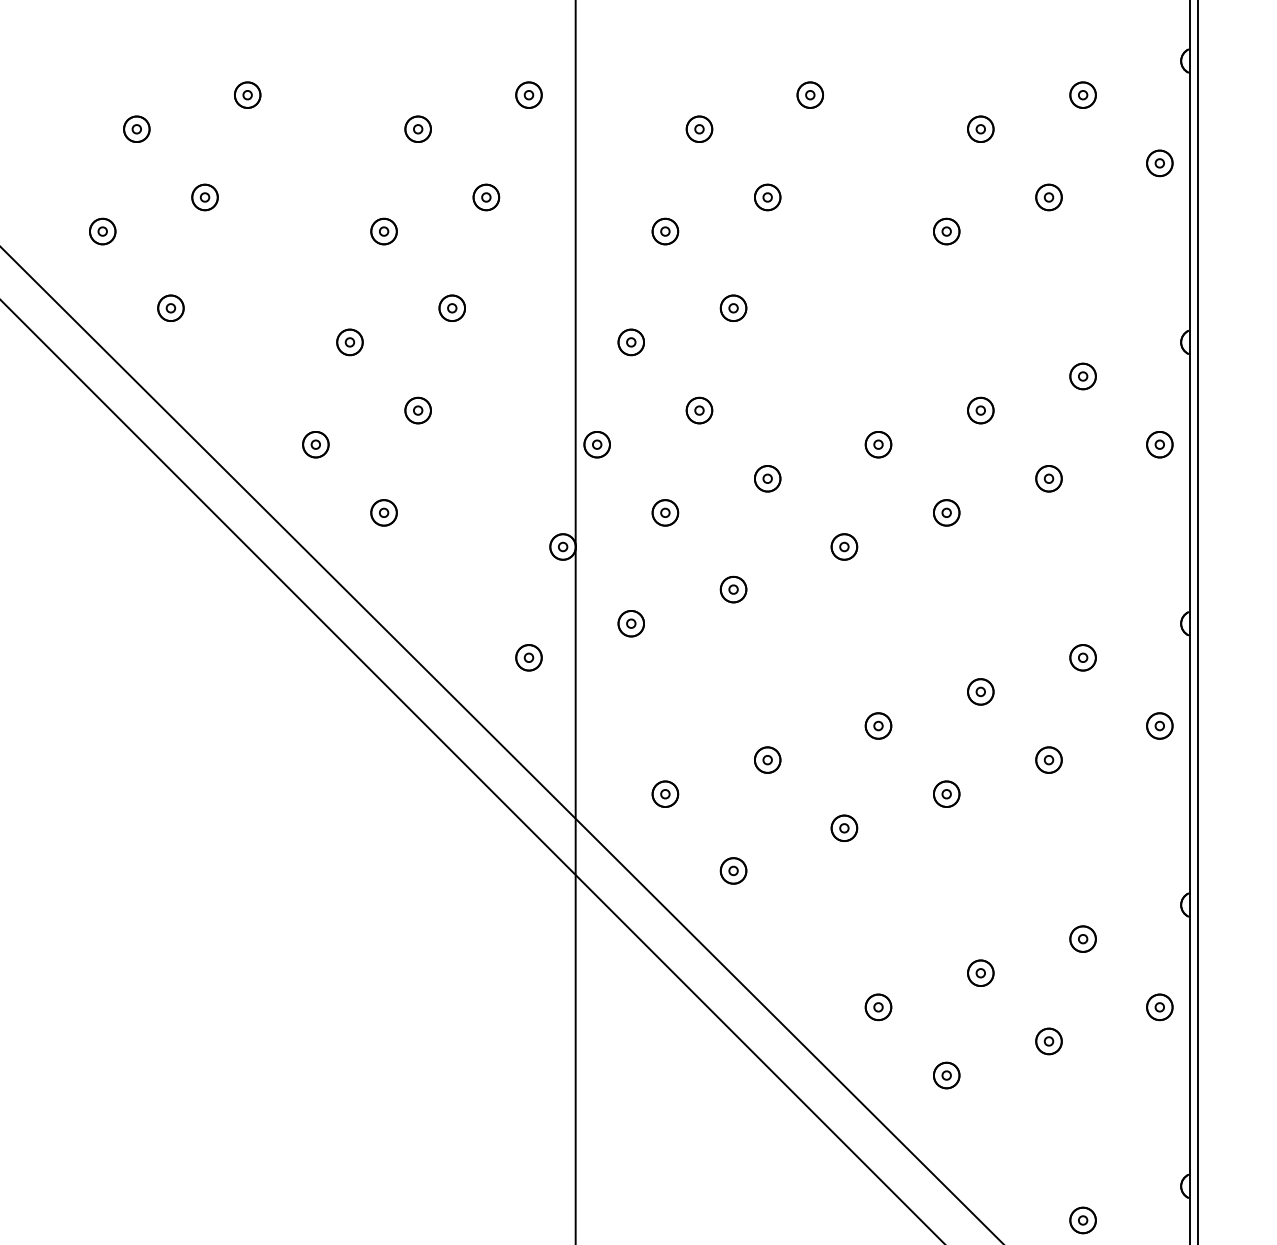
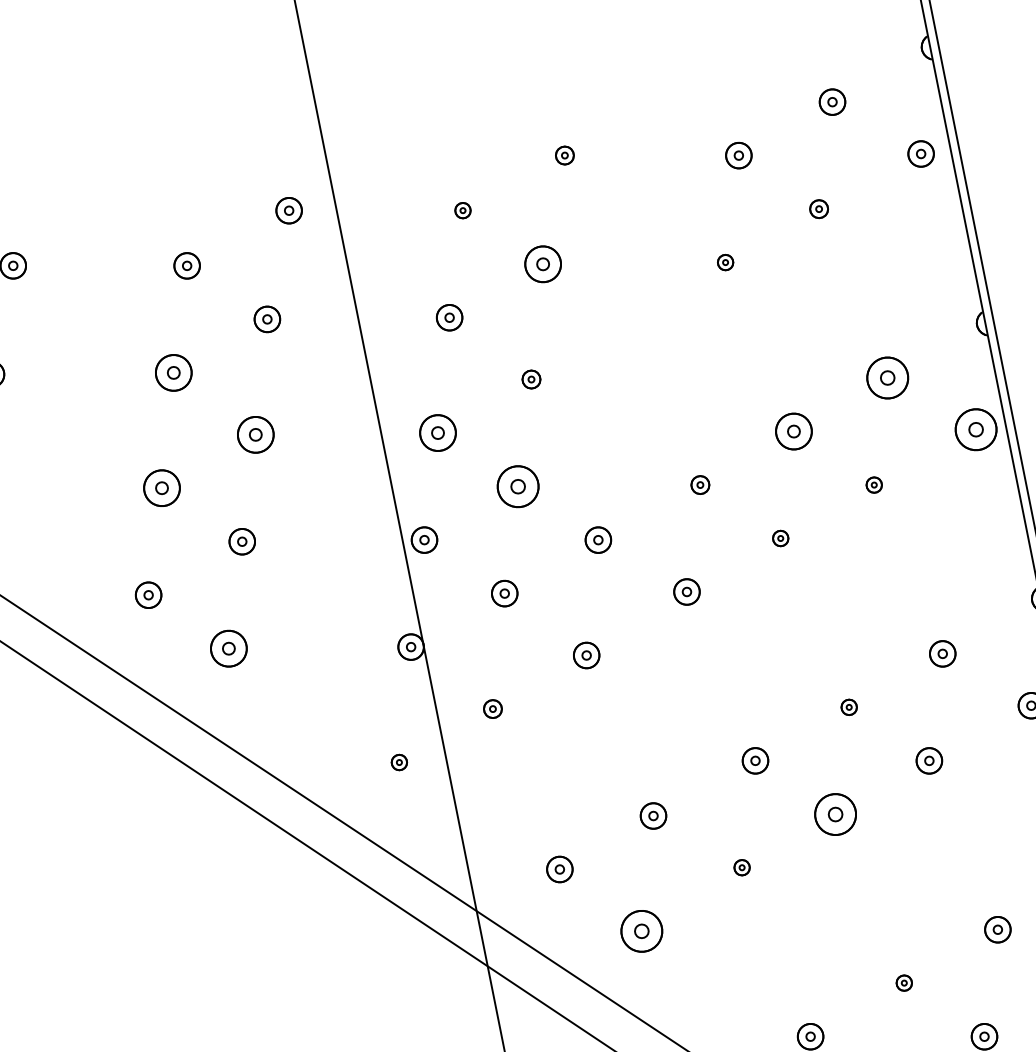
part: (809, 94) -> (564, 155), size x0.7
part: (699, 128) -> (462, 209), size x0.6
part: (767, 197) -> (543, 264), size x1.4
part: (1048, 197) -> (818, 209), size x0.7
part: (383, 231) -> (173, 372), size x1.4
part: (946, 231) -> (725, 262), size x0.6
part: (451, 307) -> (254, 434), size x1.4
part: (733, 307) -> (531, 378), size x0.7
part: (349, 342) -> (161, 488), size x1.4
part: (630, 342) -> (437, 433), size x1.4
part: (1082, 376) -> (887, 378), size x1.6
part: (699, 410) -> (518, 486), size x1.6
part: (980, 410) -> (793, 431), size x1.4
part: (878, 444) -> (700, 484), size x0.7
part: (1159, 444) -> (975, 429), size x1.6
part: (1048, 478) -> (873, 484), size x0.6
part: (383, 512) -> (228, 648), size x1.4
part: (946, 512) -> (780, 538), size x0.6
part: (630, 623) -> (492, 708), size x0.7
part: (528, 657) -> (398, 762), size x0.6
part: (980, 691) -> (848, 707), size x0.6
part: (946, 793) -> (835, 813), size x1.6
part: (844, 827) -> (742, 867), size x0.6
part: (733, 870) -> (641, 930), size x1.6
part: (980, 972) -> (903, 982), size x0.6

